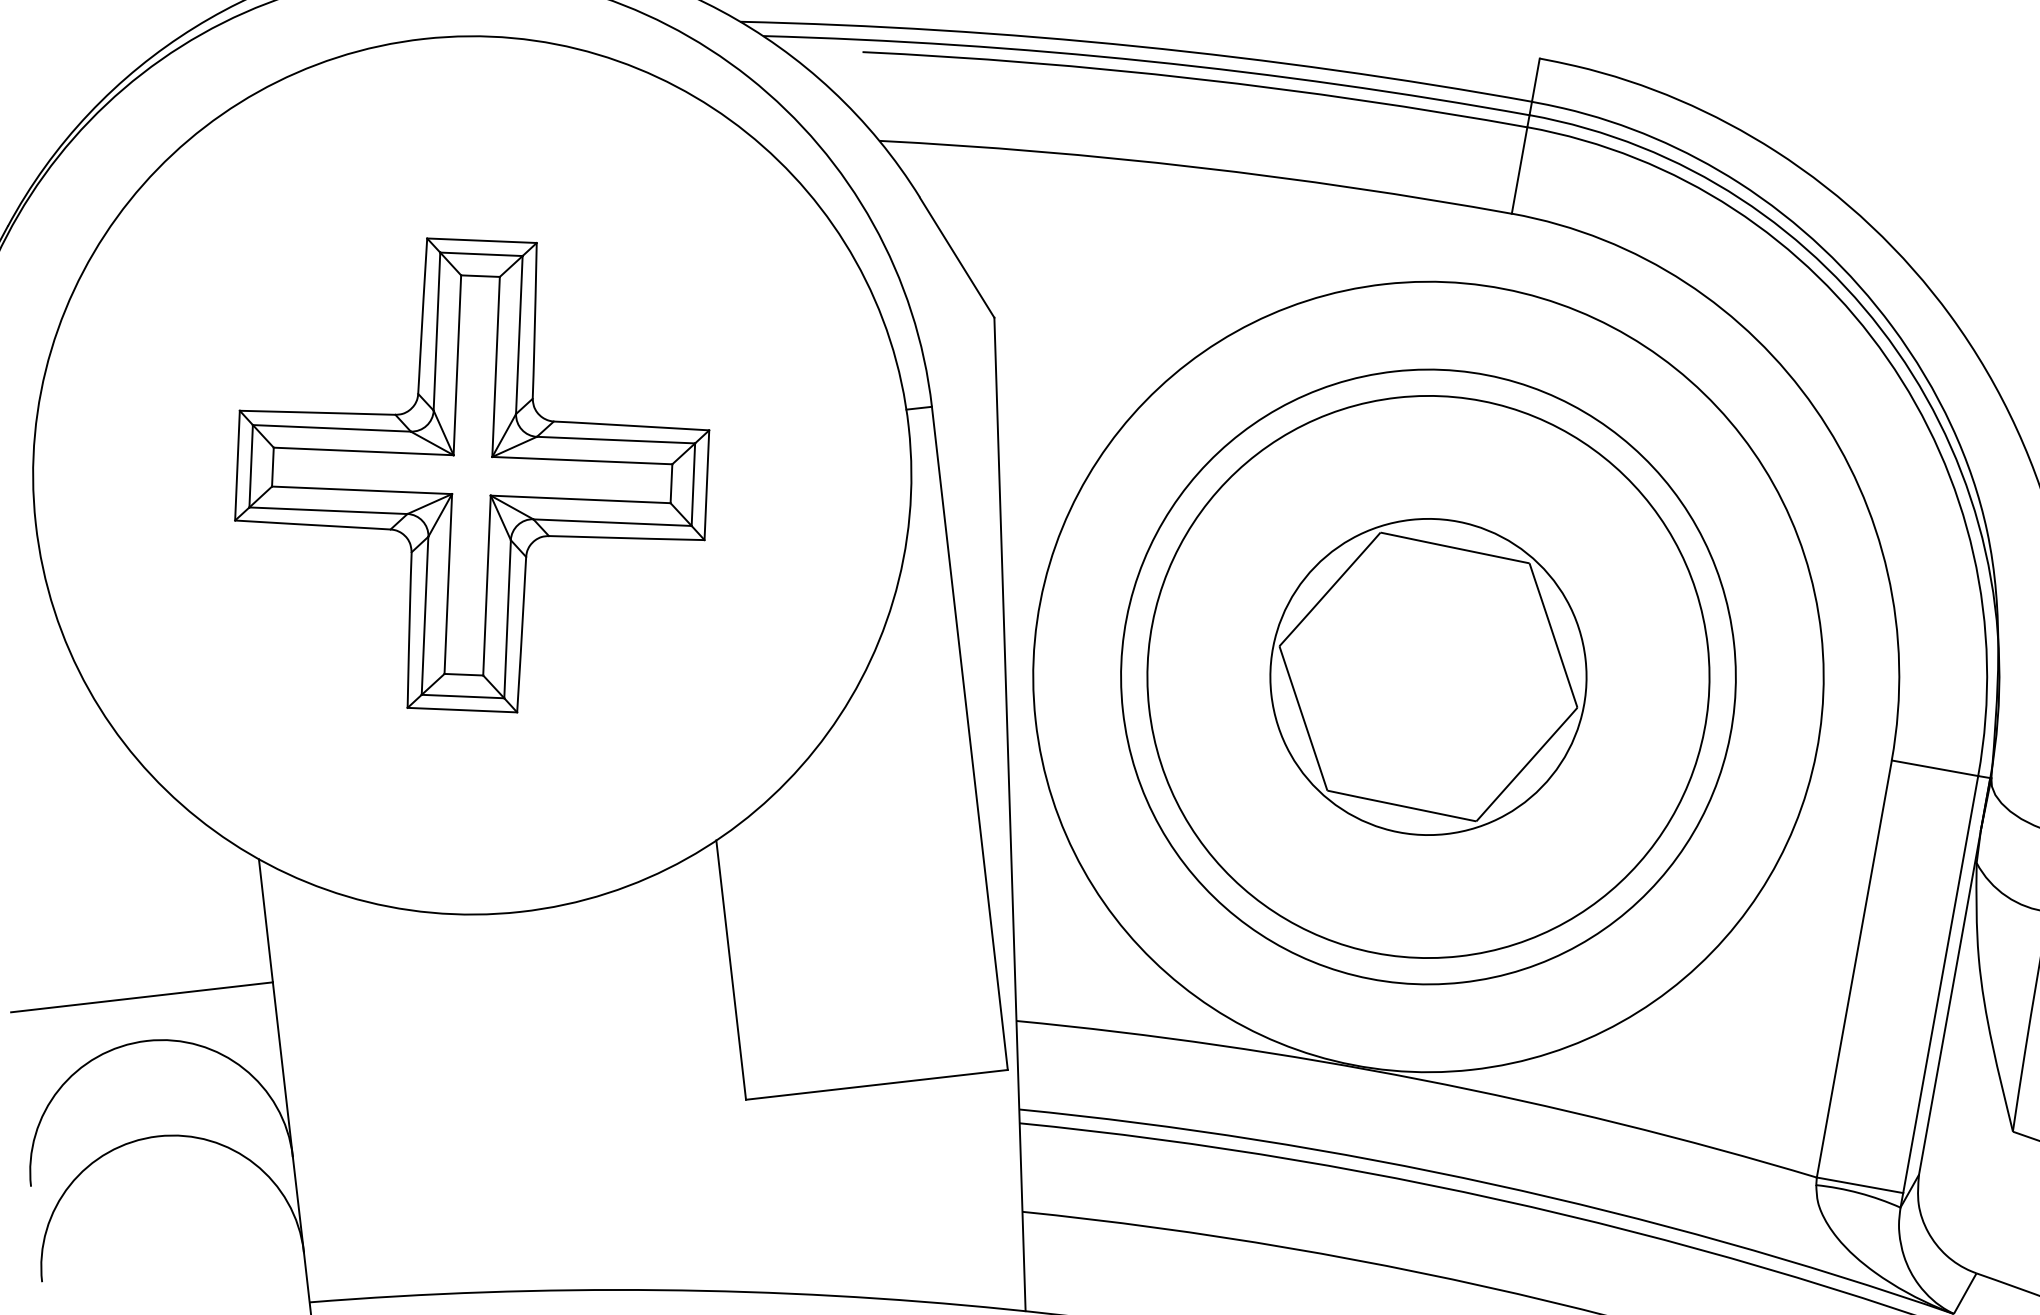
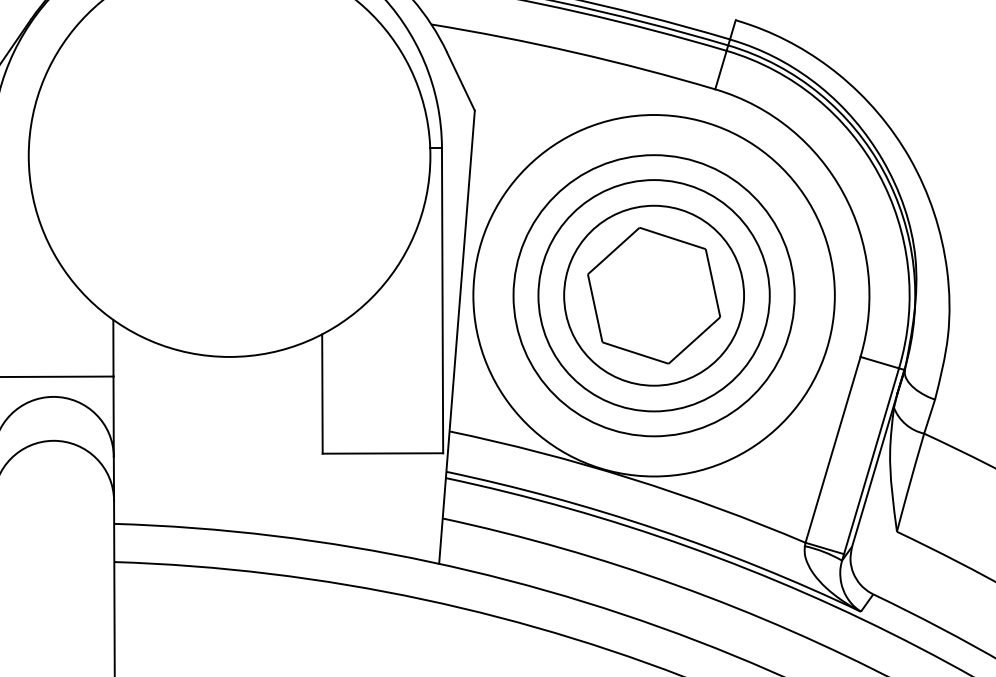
part: (472, 476) -> (229, 156), removed
circle: (1427, 676) -> (653, 295), size x0.7
circle: (1427, 676) -> (653, 295), size x1.6

